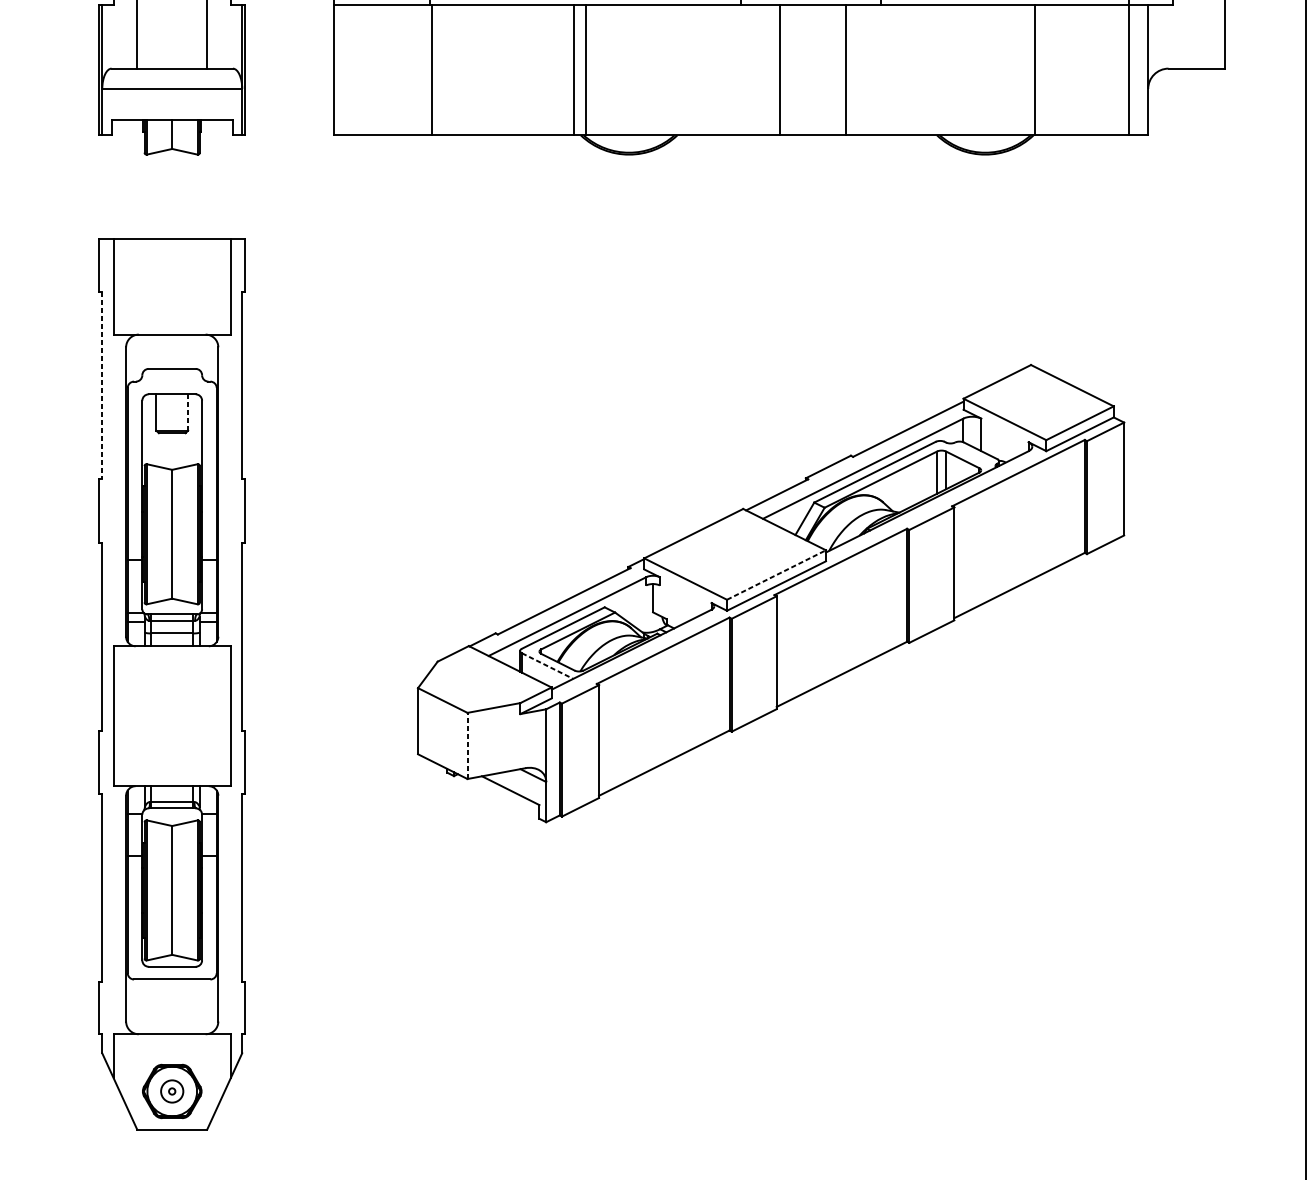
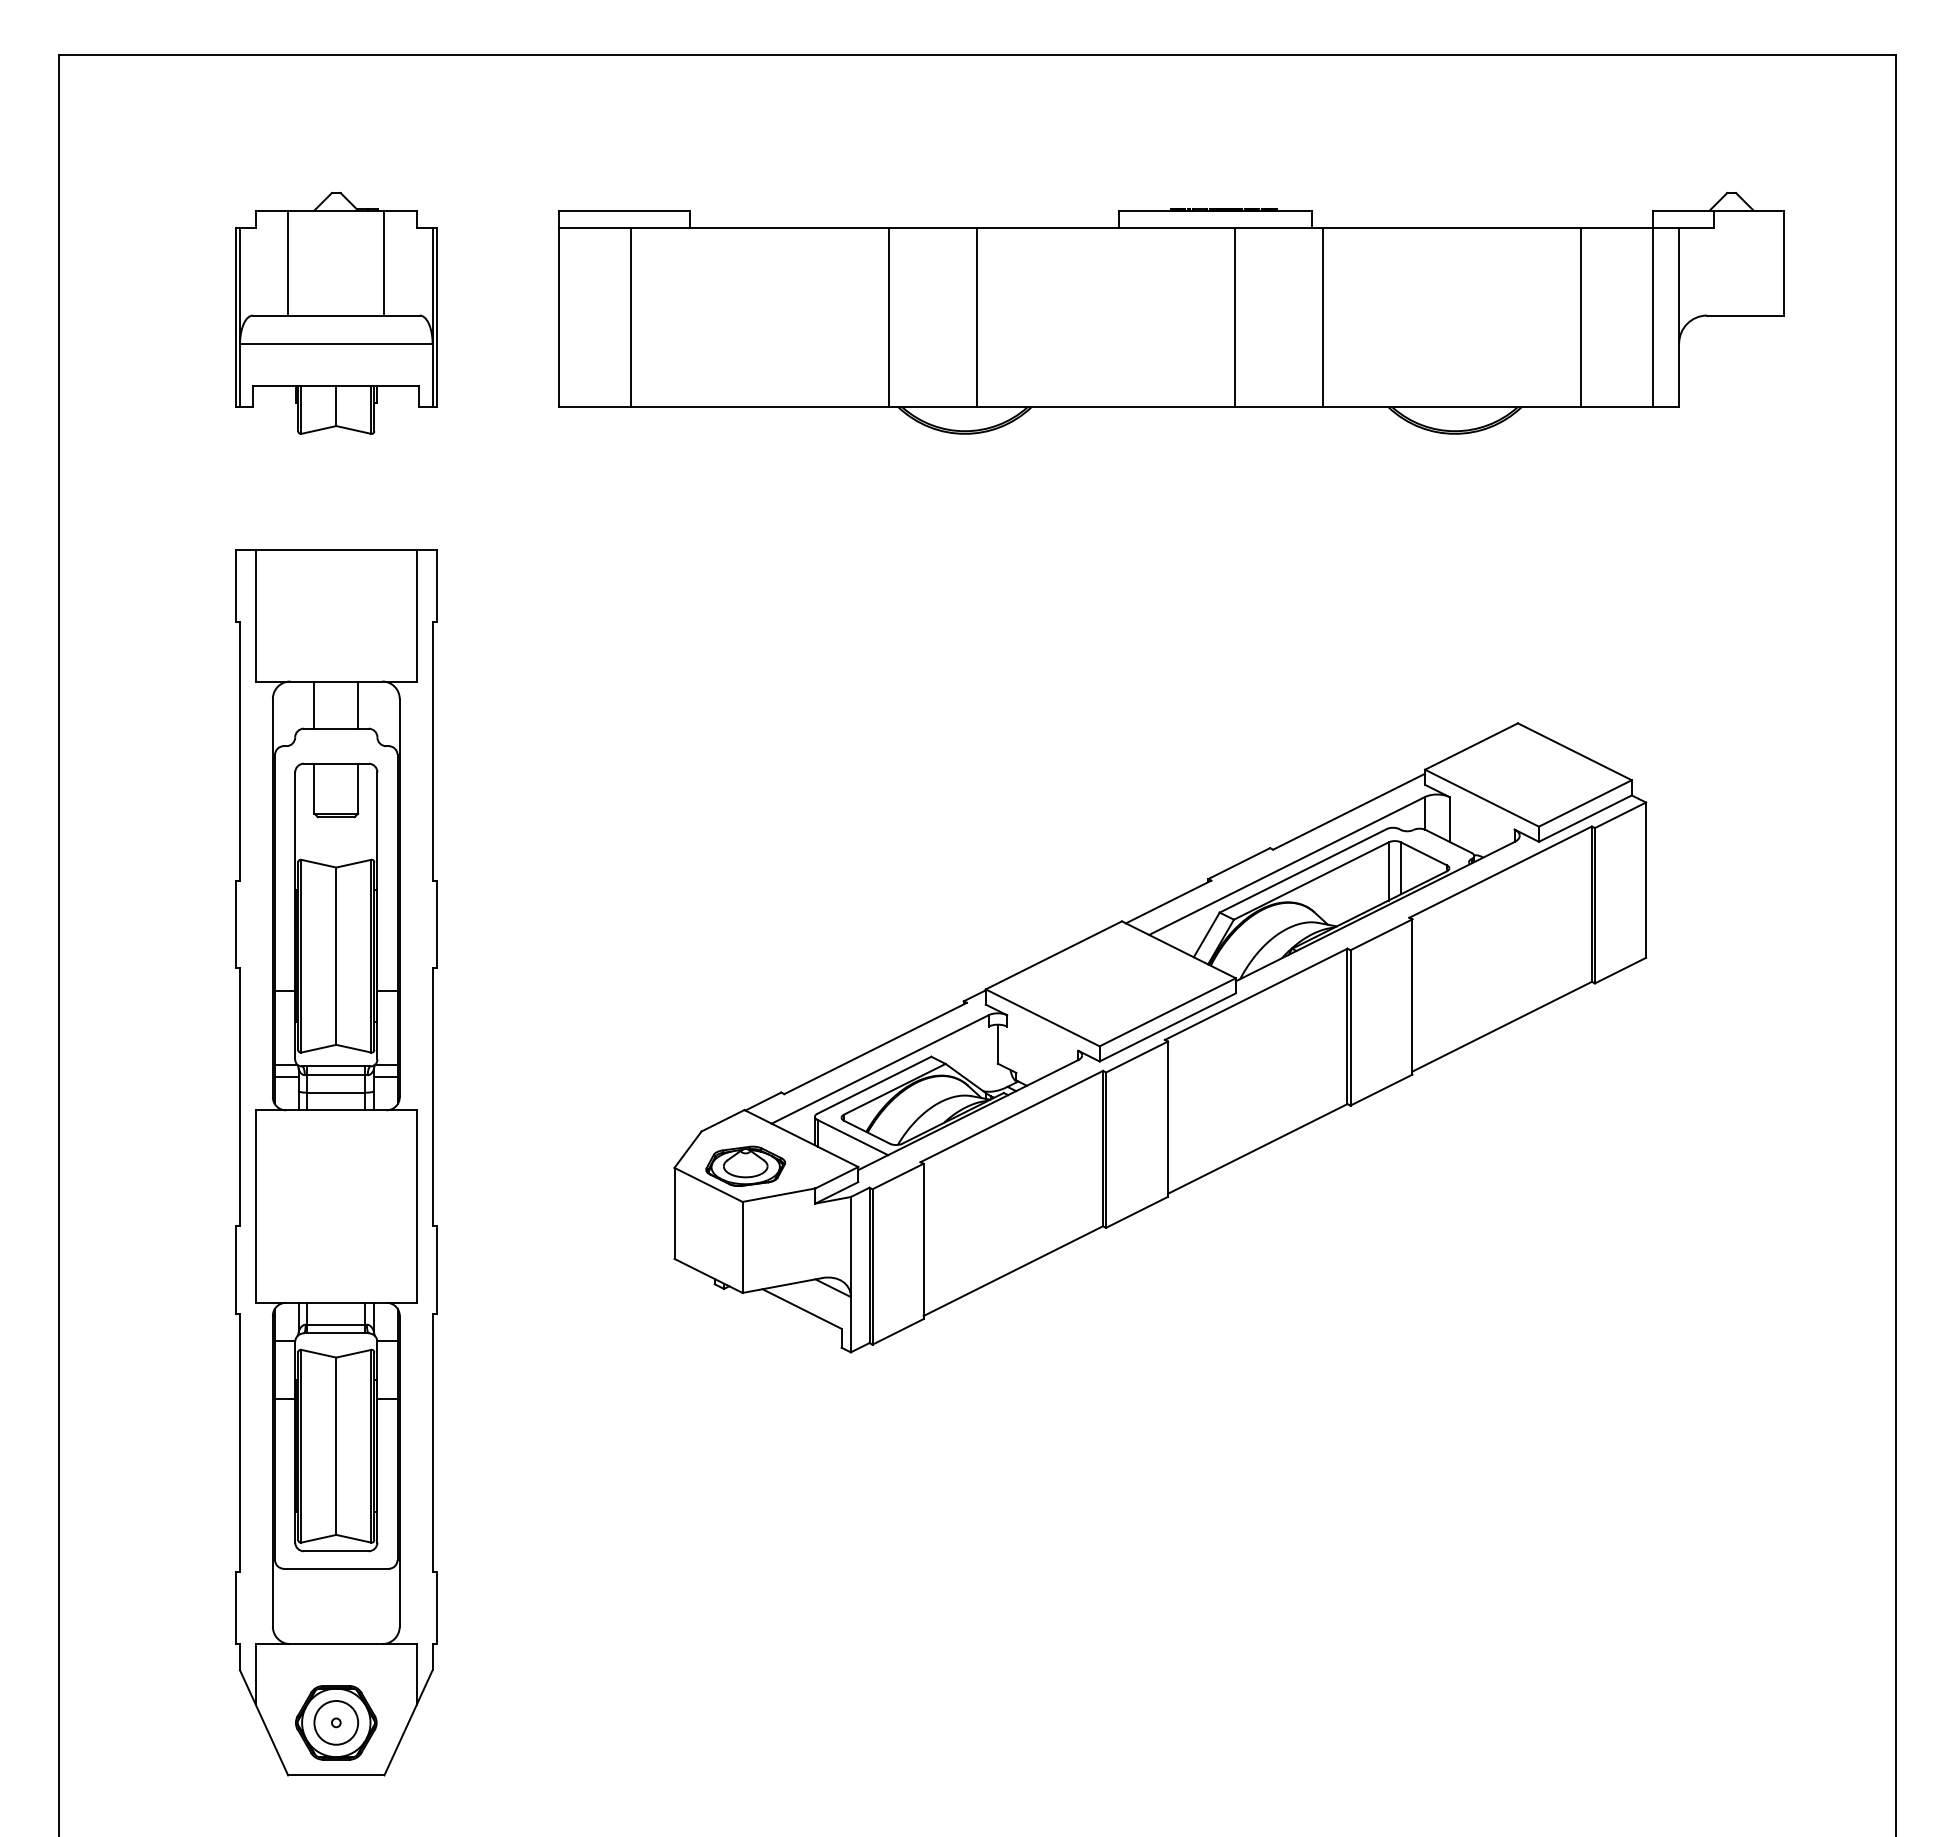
line: (432, 70) -> (631, 317), moved
line: (585, 70) -> (976, 317), moved
line: (780, 70) -> (1235, 317), moved
line: (846, 70) -> (1322, 317), moved
line: (1035, 70) -> (1580, 317), moved
line: (156, 351) -> (314, 704), added
line: (188, 351) -> (358, 704), added
line: (102, 386) -> (240, 752), dashed -> solid
line: (188, 412) -> (358, 788), dashed -> solid
line: (777, 575) -> (1168, 1012), dashed -> solid
line: (548, 666) -> (853, 1137), dashed -> solid
part: (469, 686) -> (745, 1165), added
line: (467, 745) -> (742, 1247), dashed -> solid
circle: (172, 1091) -> (336, 1722), size x1.43

